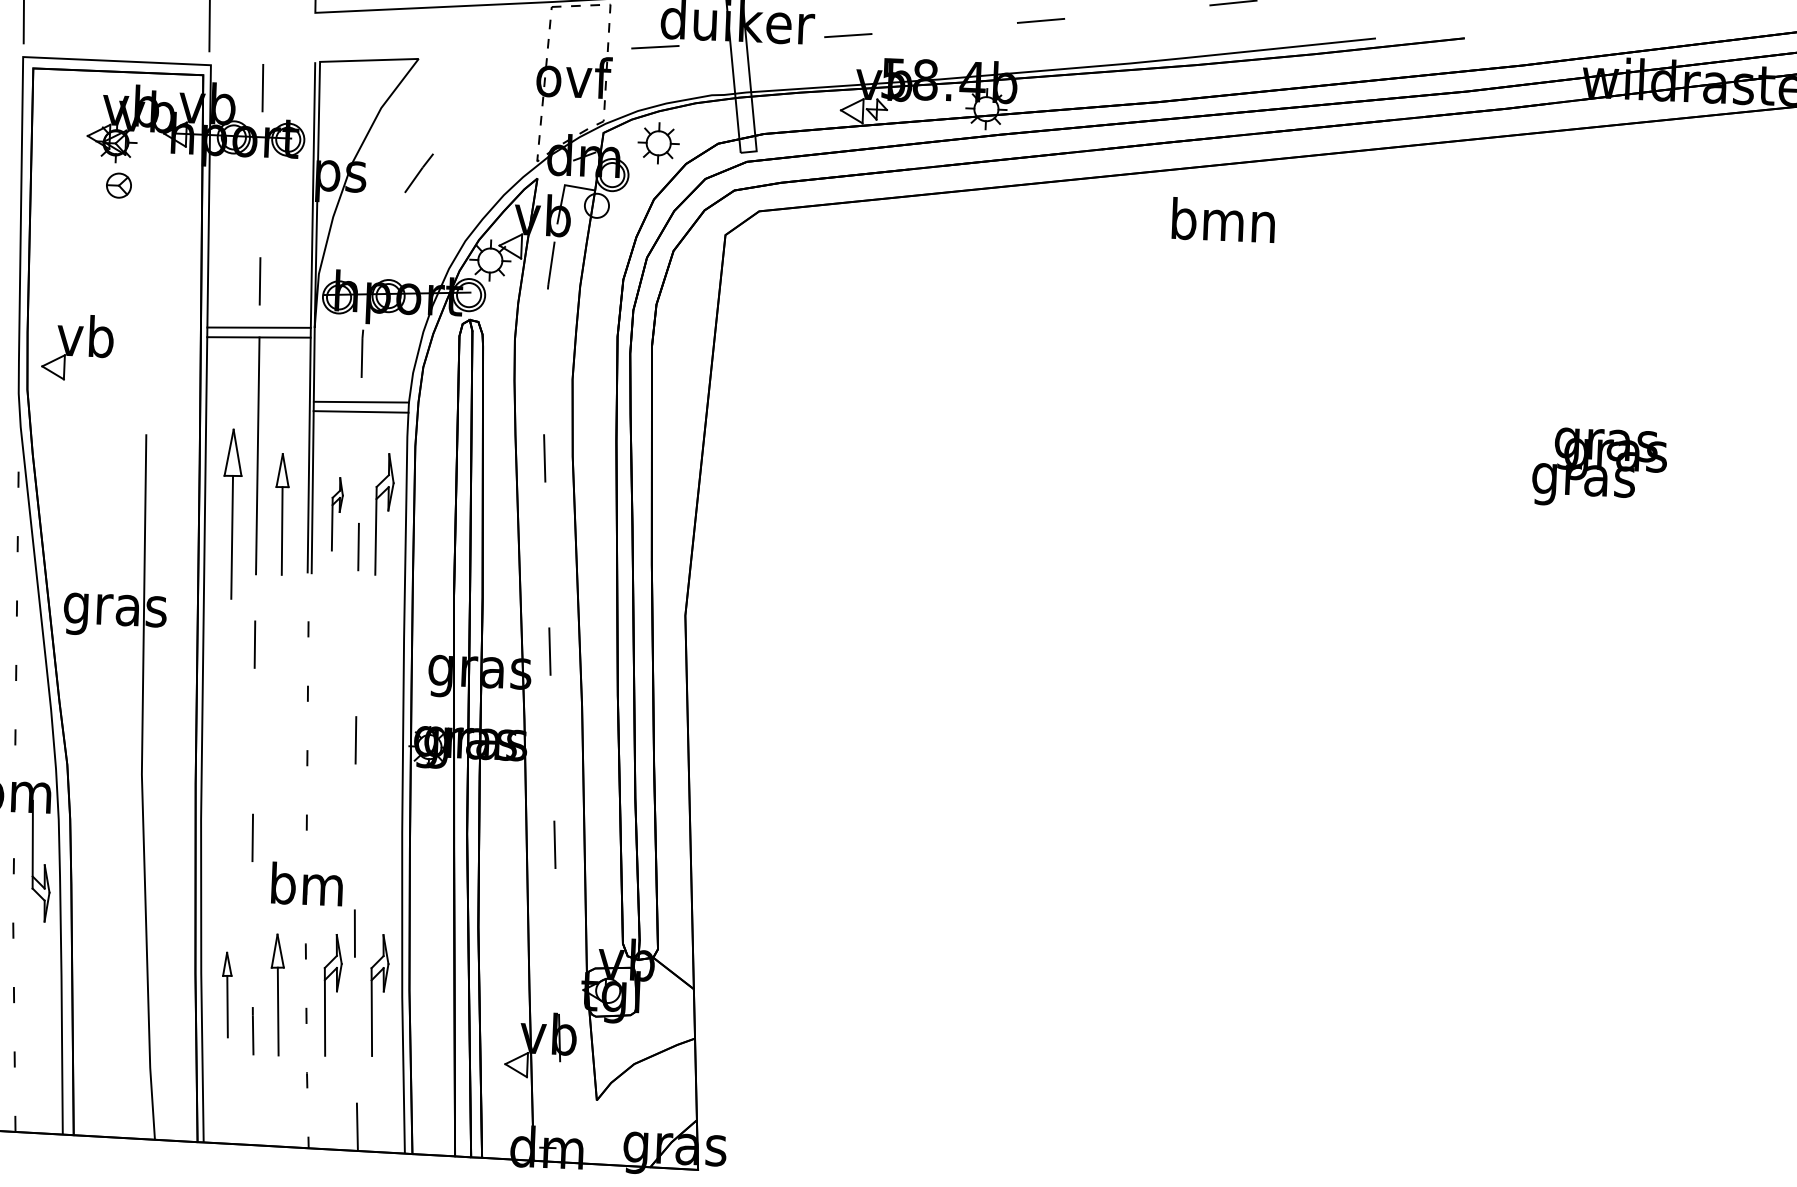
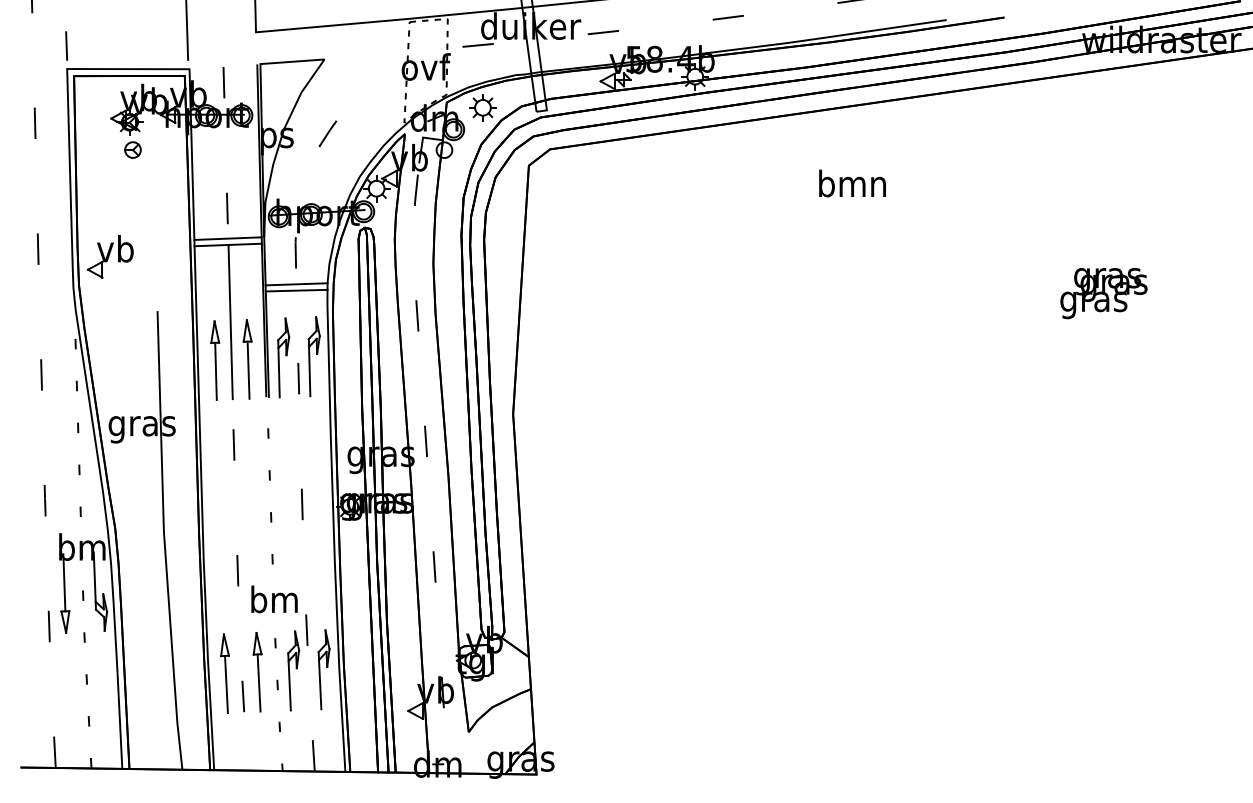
text: (1223, 220) -> (852, 183), moved
part: (232, 513) -> (215, 360), size x0.71
part: (336, 513) -> (283, 357), size x1.67
part: (225, 994) -> (224, 673), size x1.43

